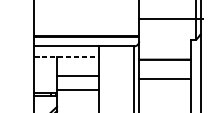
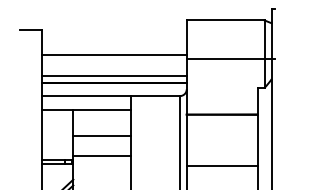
line: (86, 16) -> (114, 55), added
line: (86, 32) -> (114, 76), added
line: (66, 56) -> (86, 110), dashed -> solid
line: (164, 79) -> (221, 166), moved

